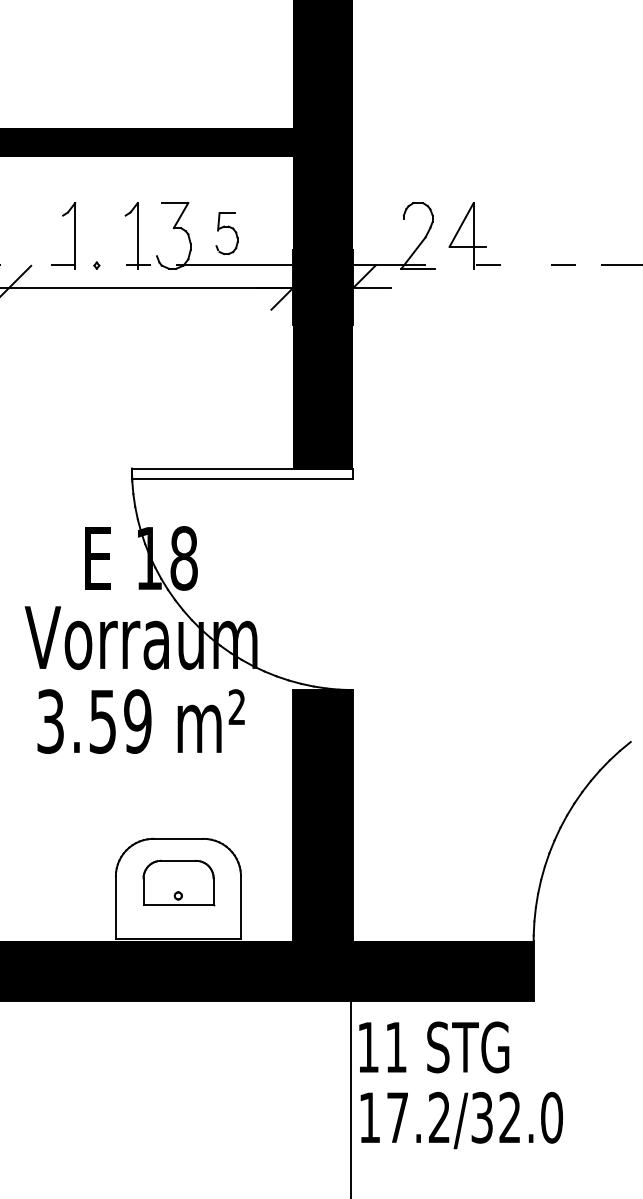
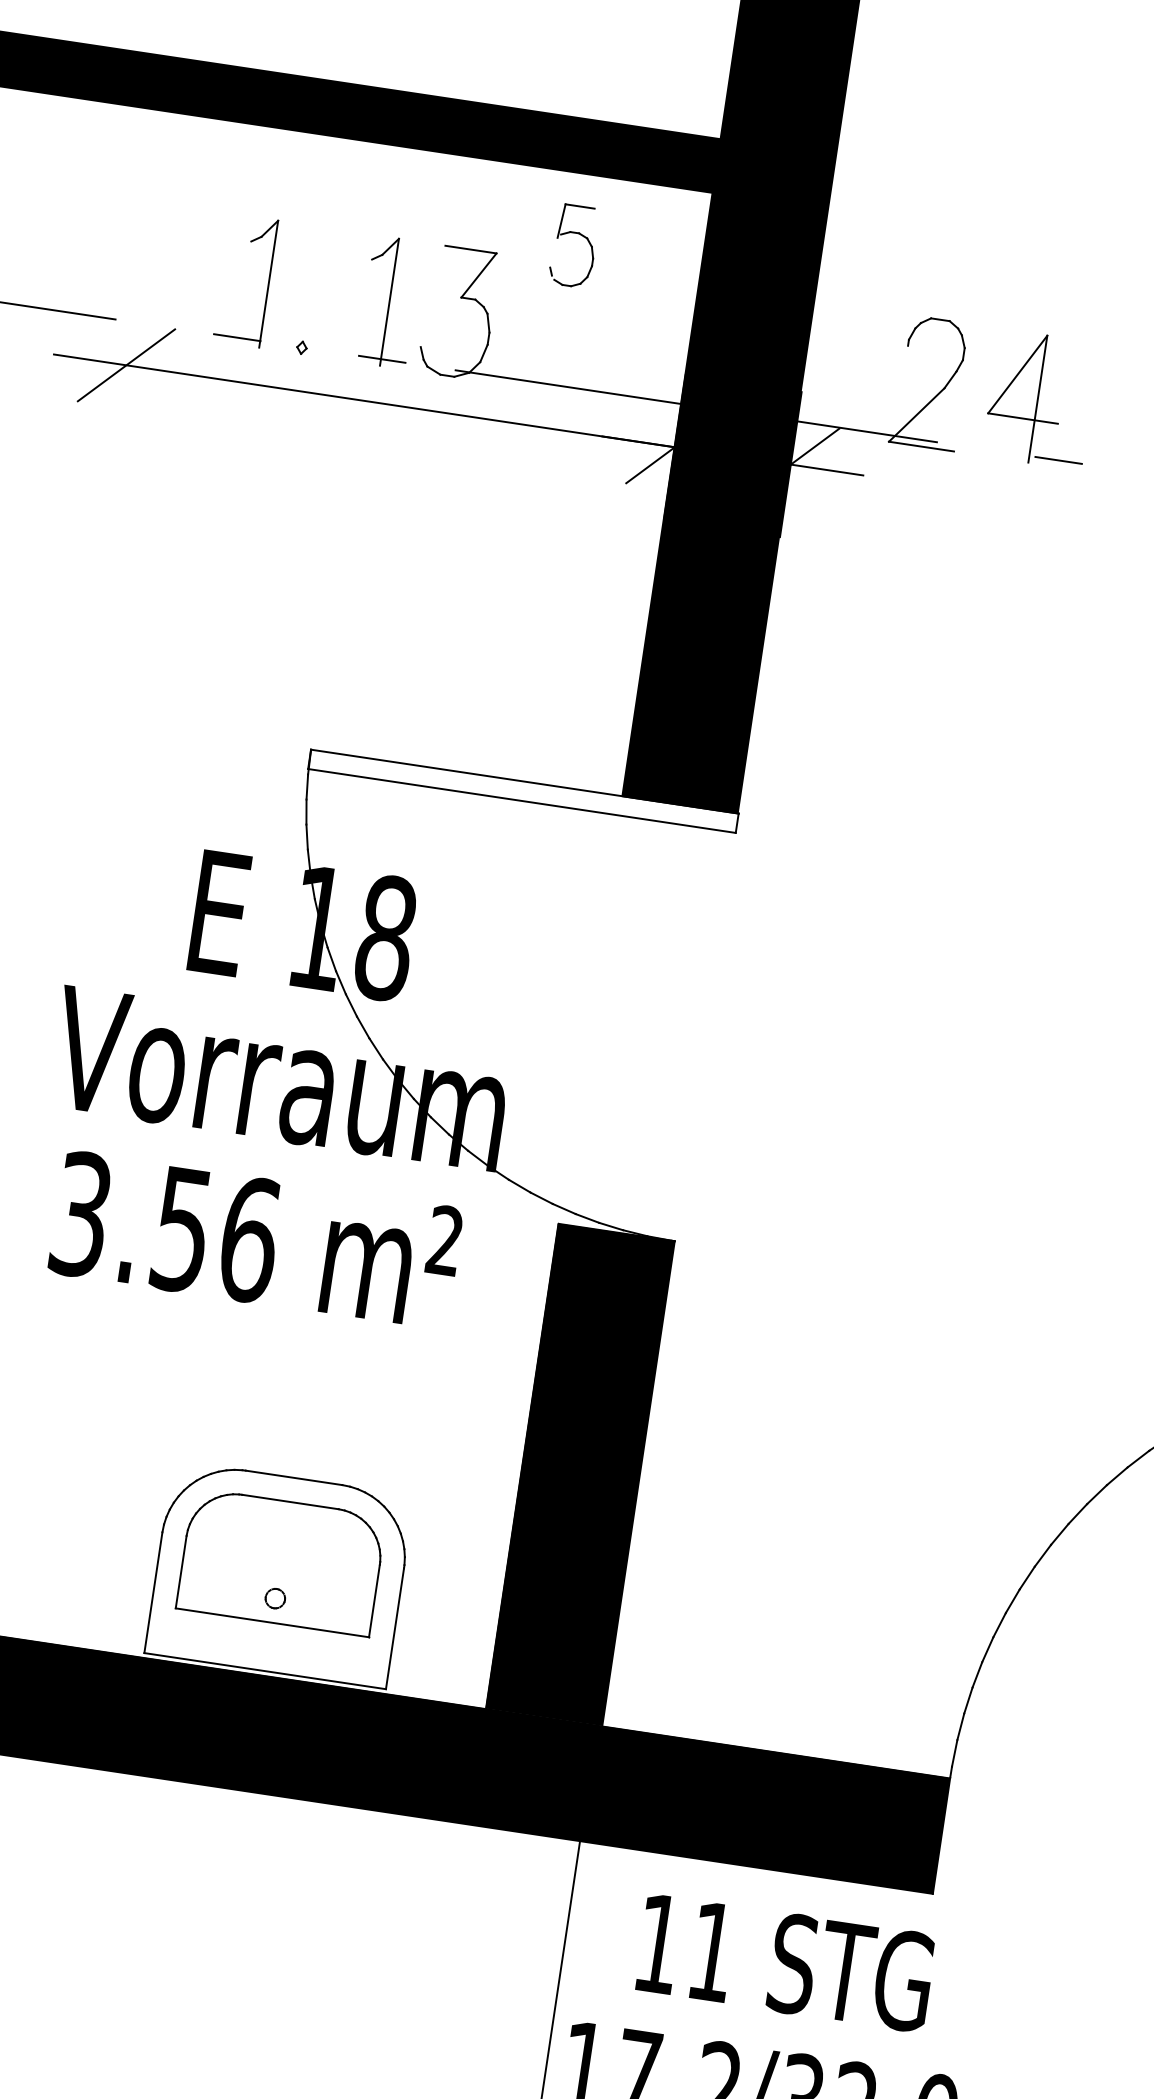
part: (226, 233) -> (573, 245), moved
text: (137, 721) -> (248, 1239), 3.59 -> 3.56
part: (178, 882) -> (281, 1562), size x1.43
text: (434, 1047) -> (786, 1963), moved

